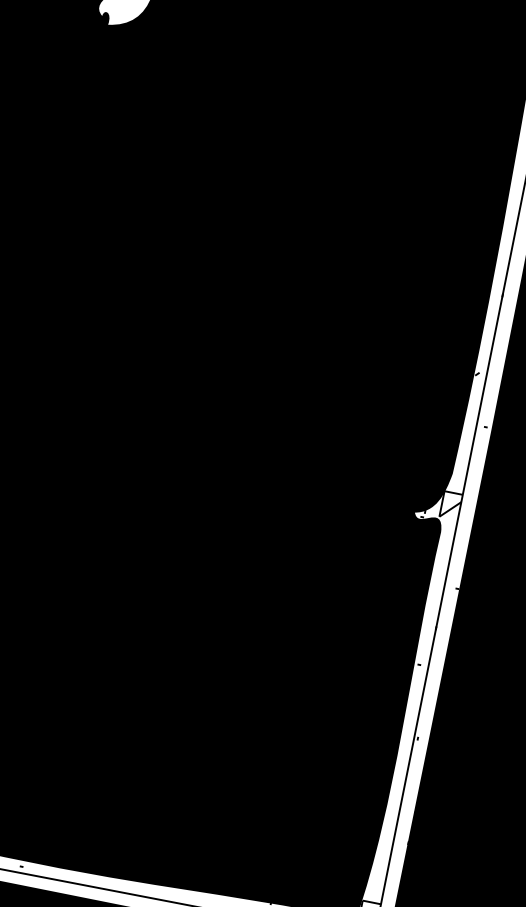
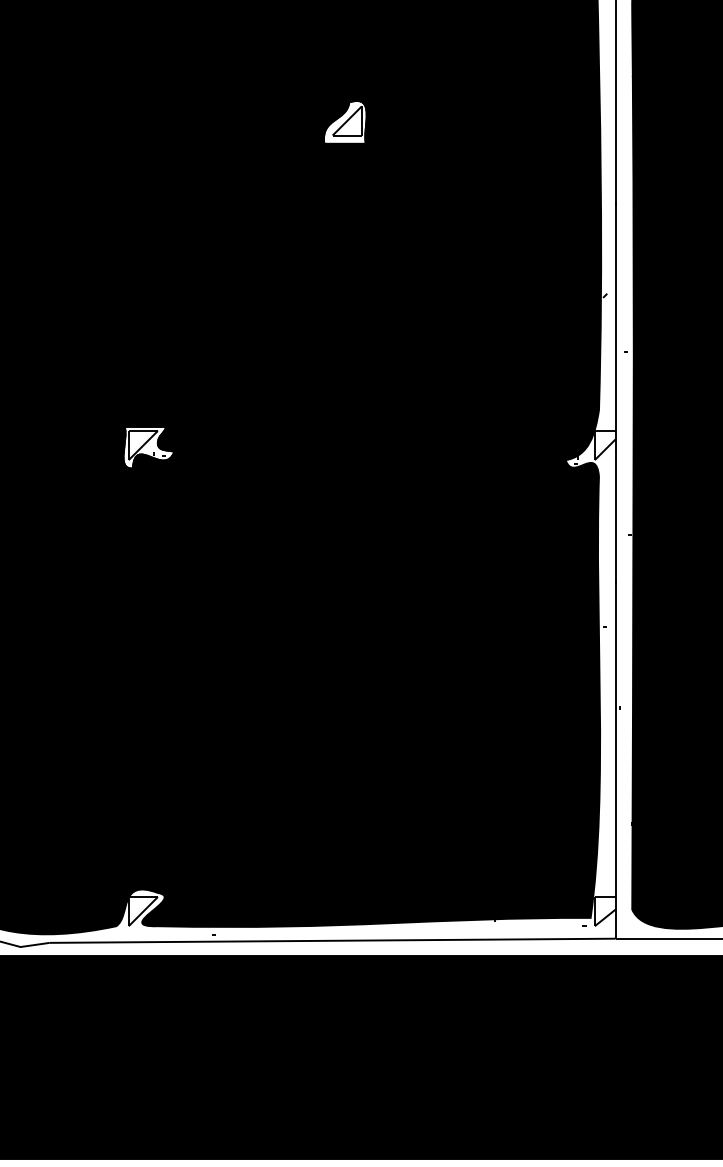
fill: (278, 175) -> (344, 121), removed
fill: (49, 427) -> (148, 447), removed

